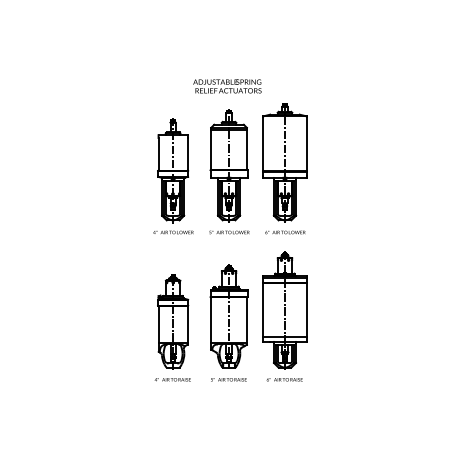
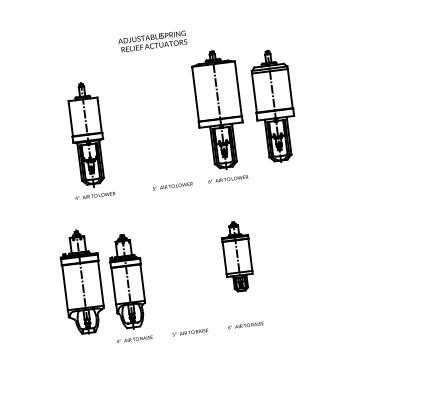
part: (228, 165) -> (273, 106), moved
part: (173, 176) -> (88, 140), moved
part: (284, 310) -> (237, 256), size x0.6
part: (228, 316) -> (81, 282), moved

